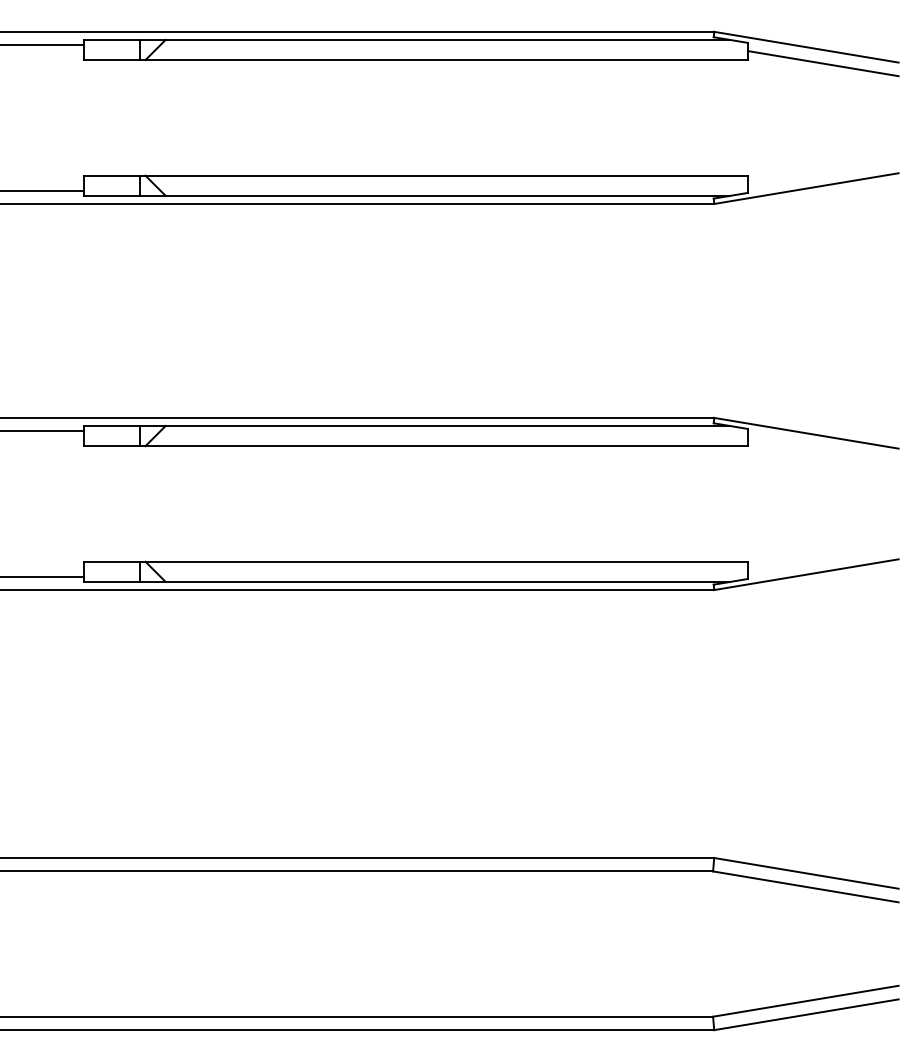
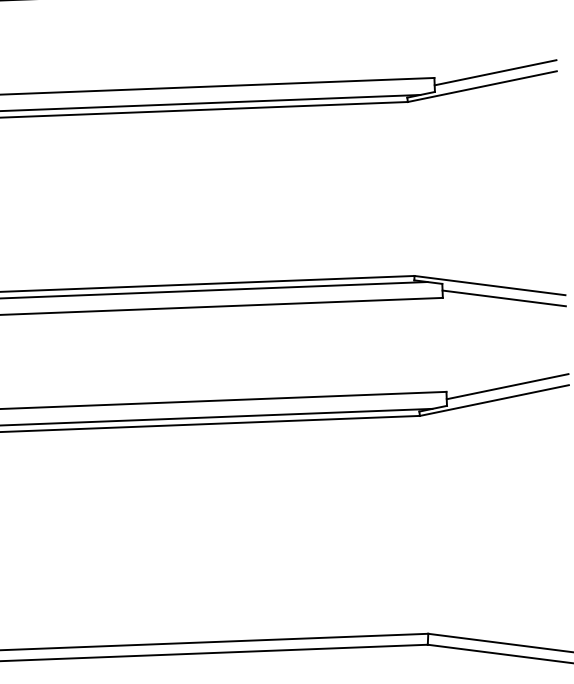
line: (822, 171) -> (494, 72), added
line: (822, 449) -> (503, 298), added
line: (822, 557) -> (506, 386), added

